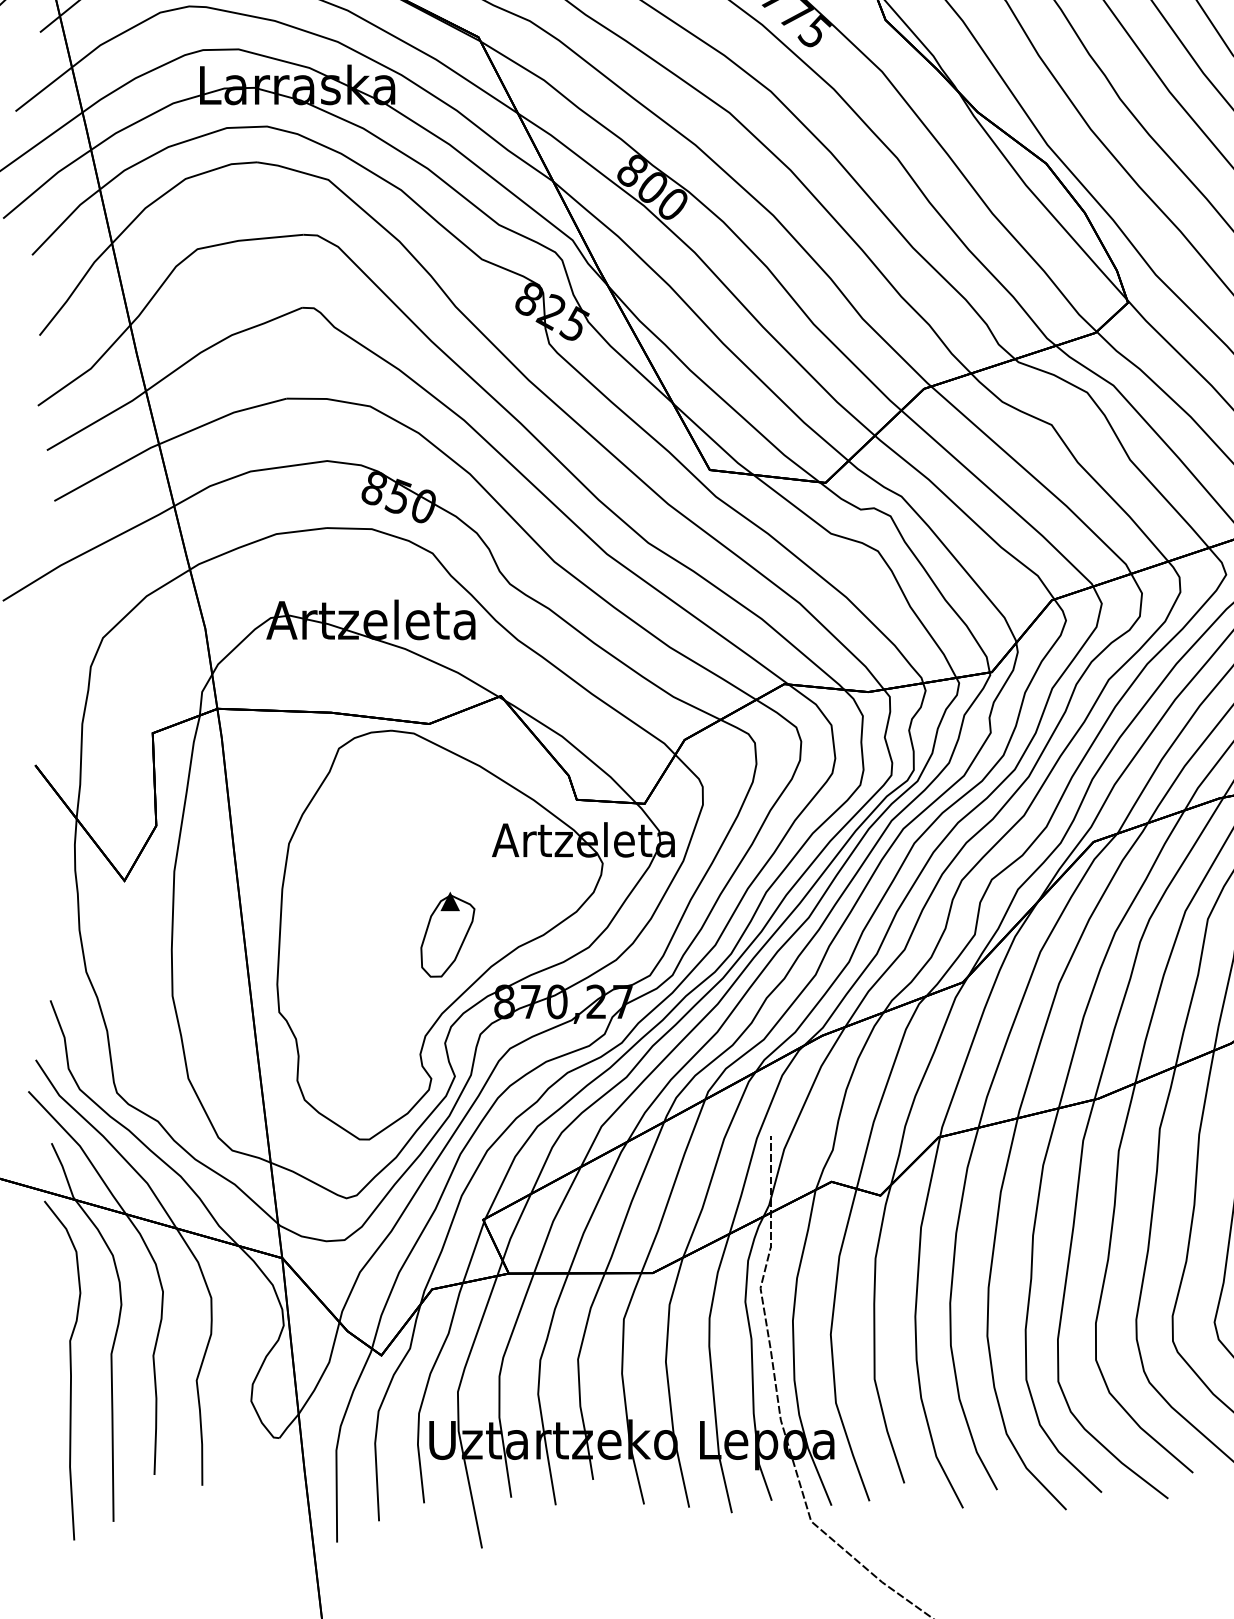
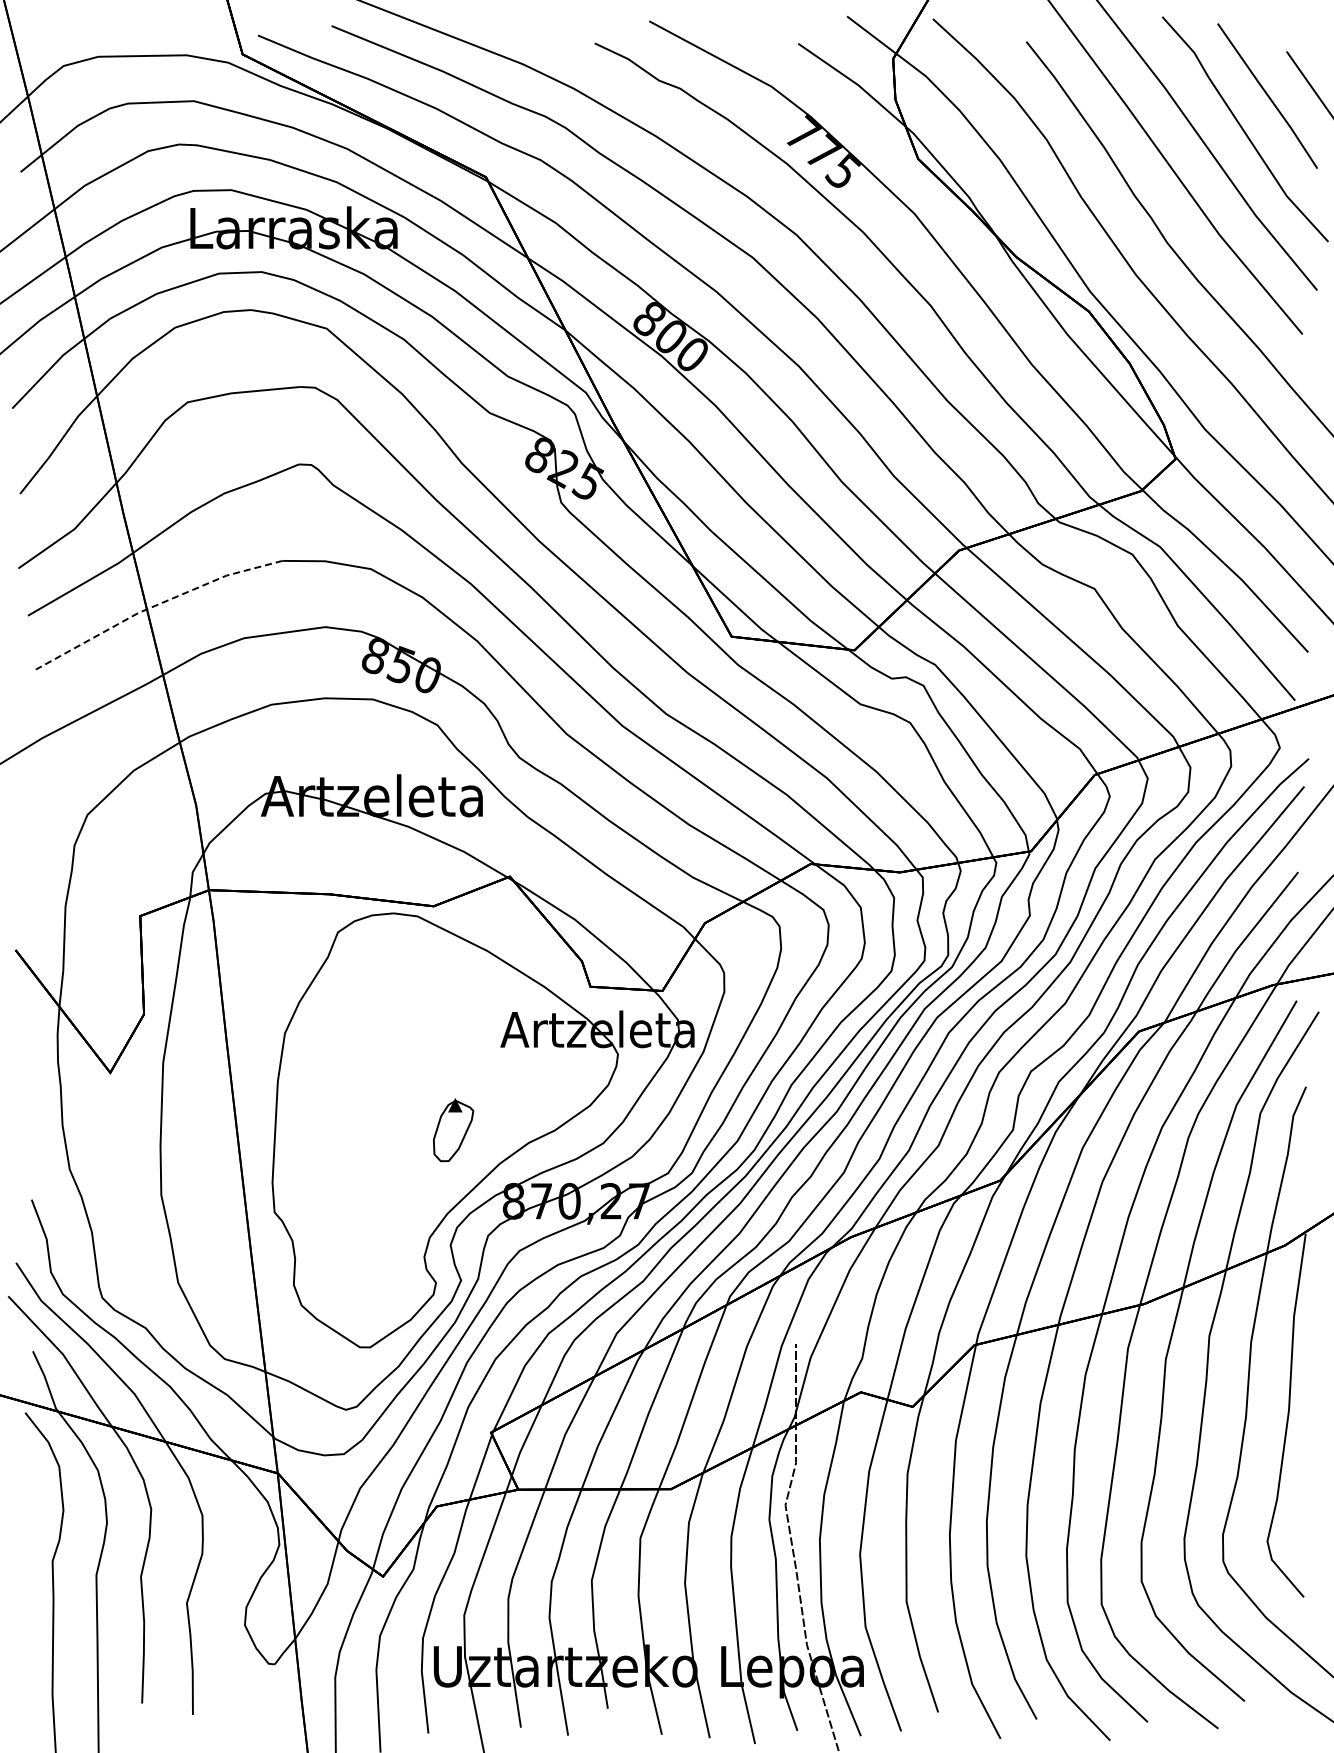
line: (166, 441) -> (154, 606), solid -> dashed
part: (447, 934) -> (453, 1129), size x0.7

